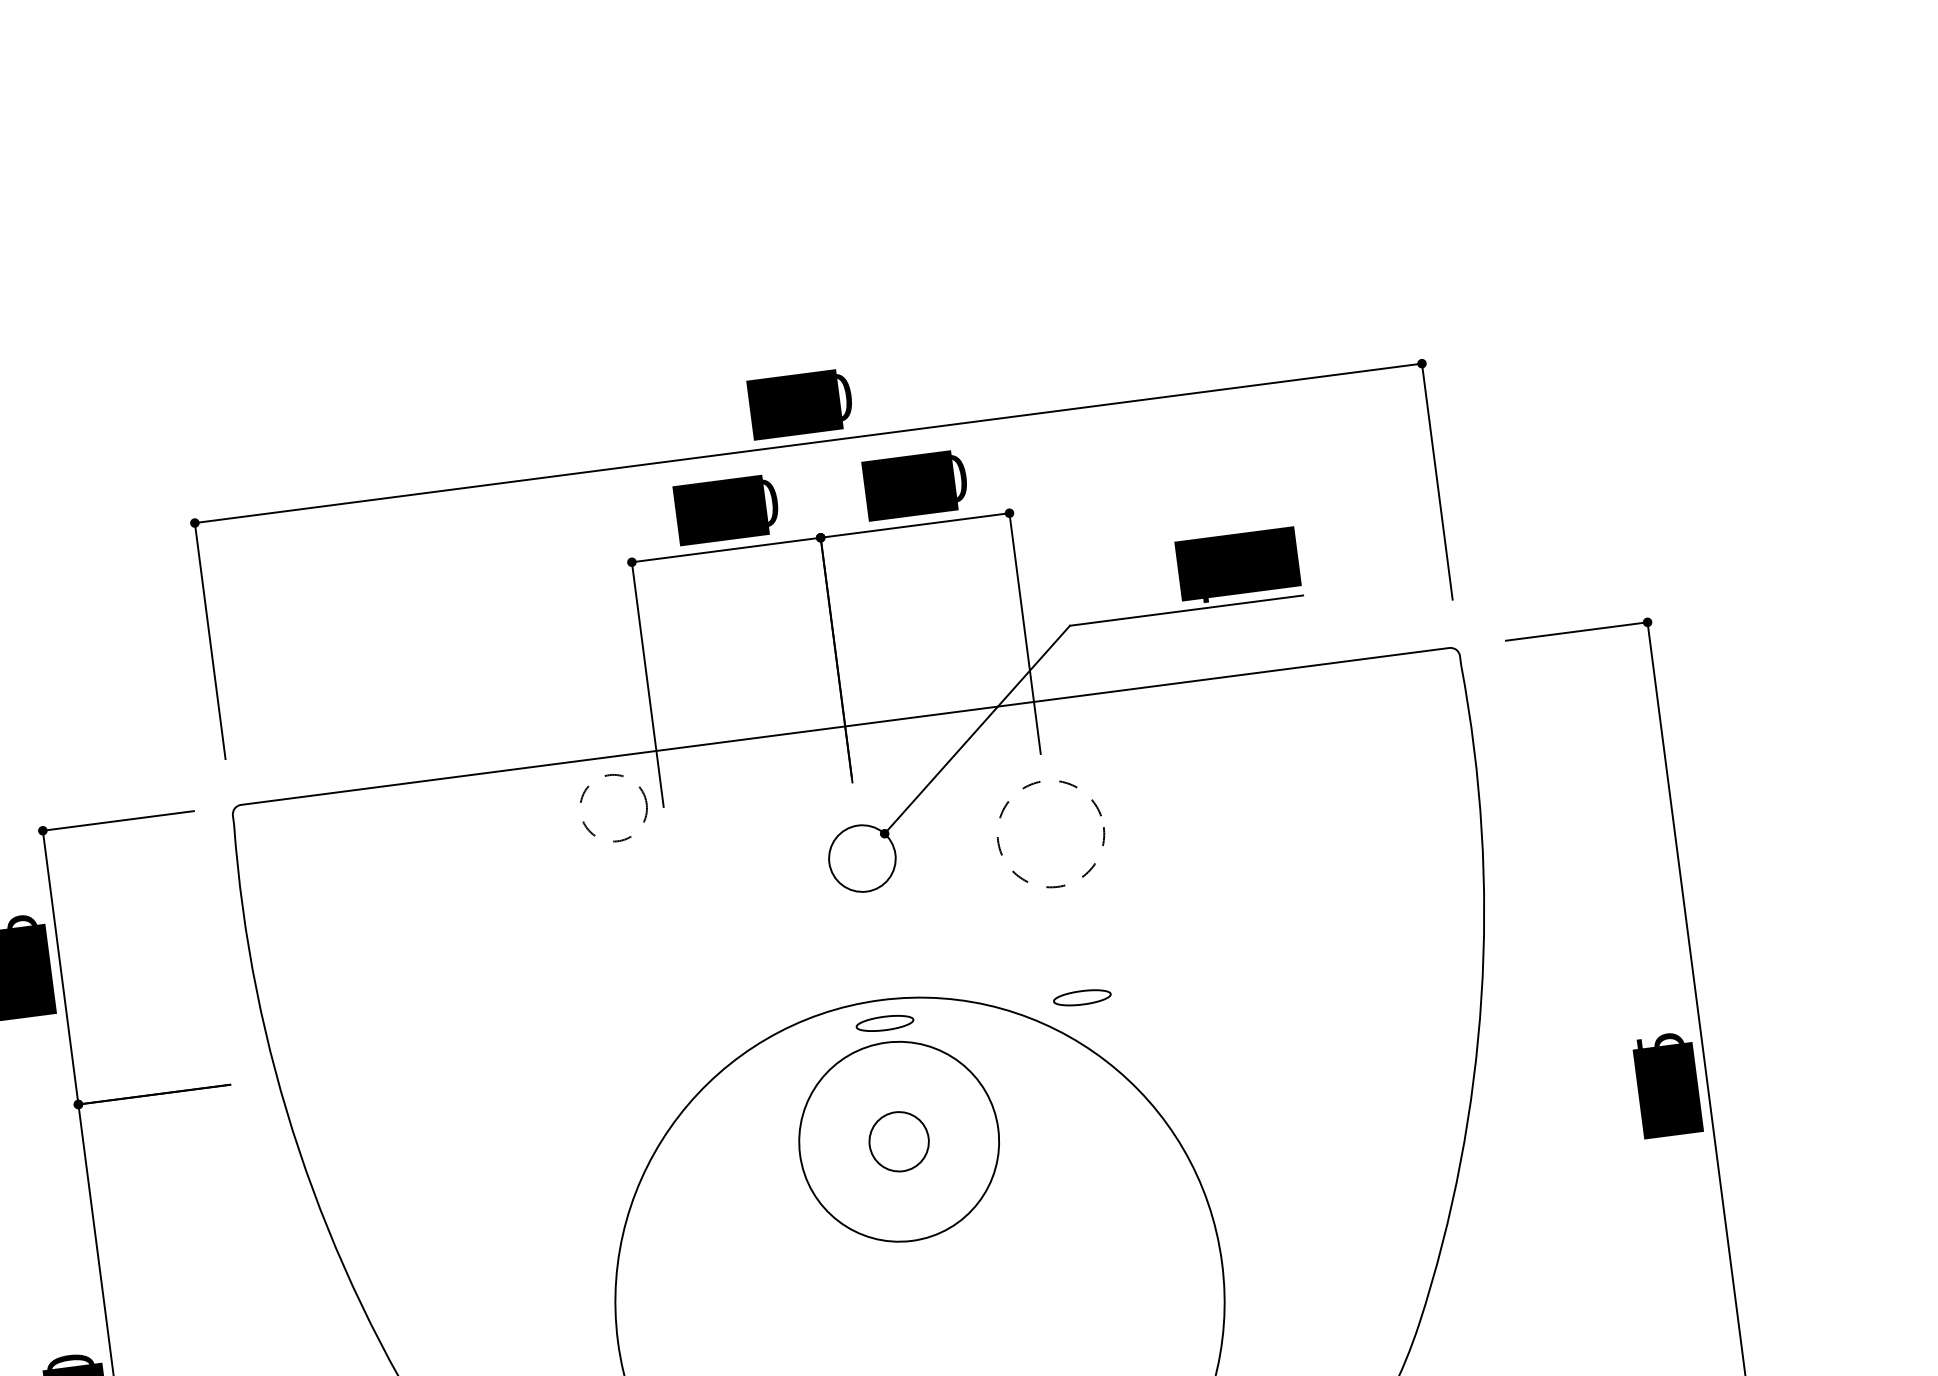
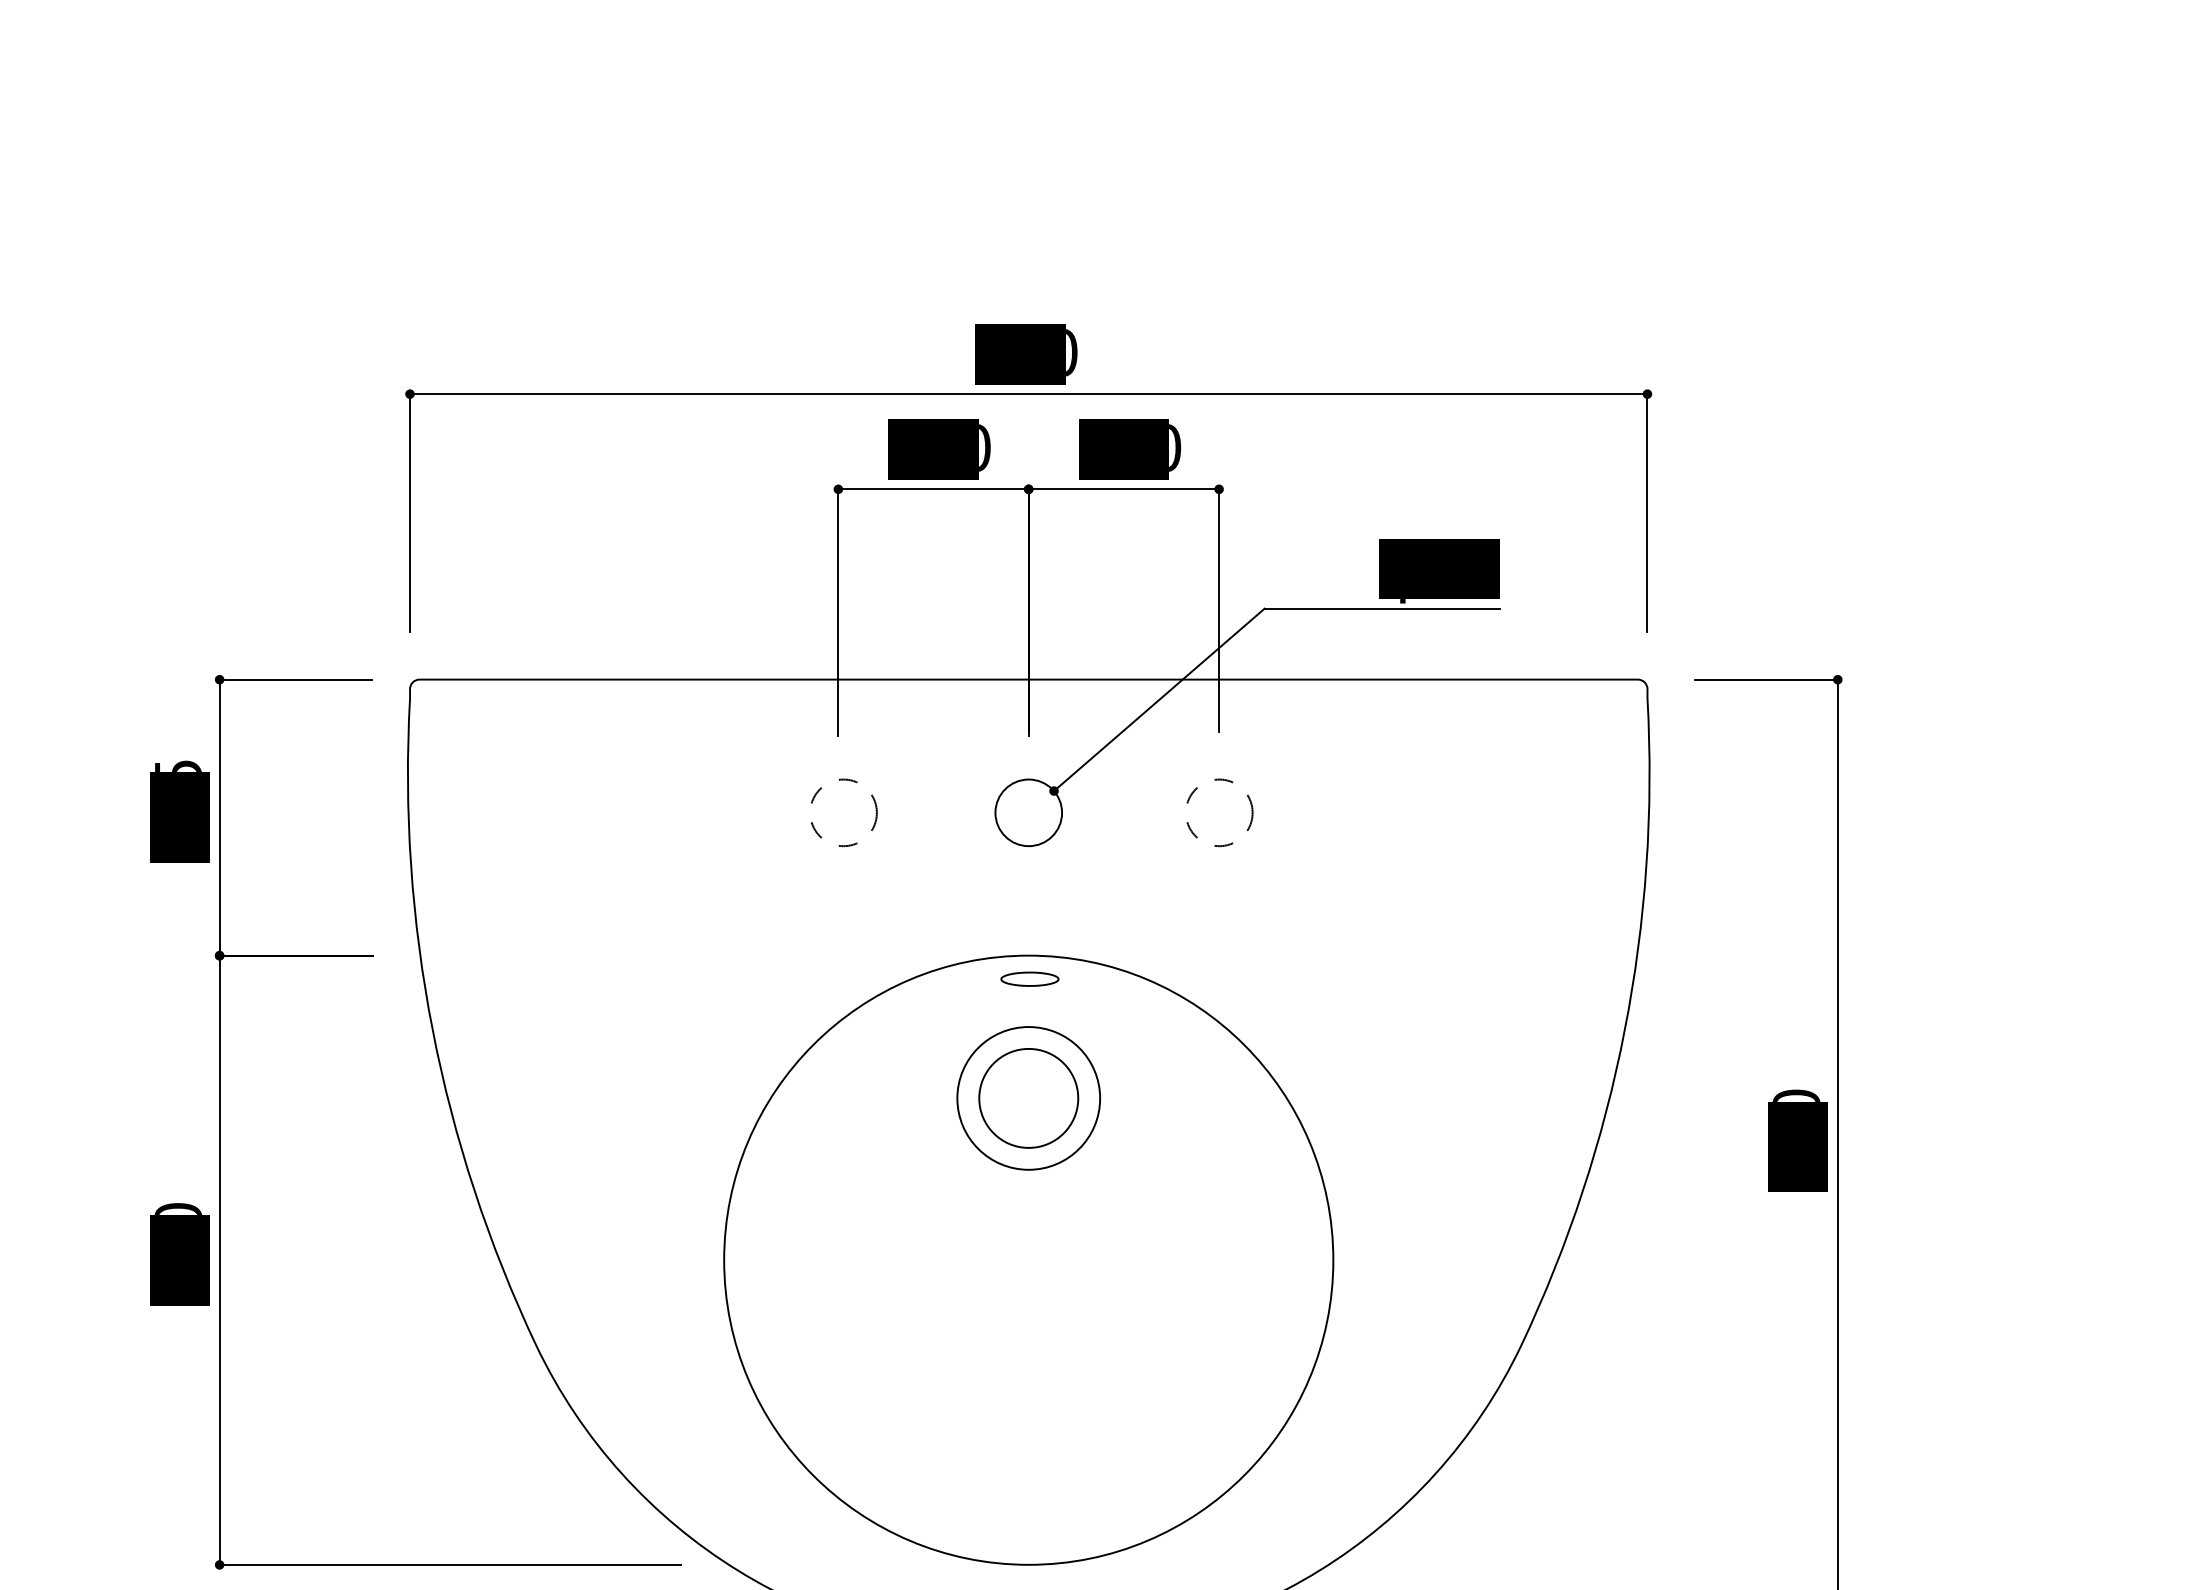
circle: (613, 807) -> (843, 812), moved
circle: (1051, 833) -> (1219, 812), size x0.62
part: (1081, 997) -> (1228, 978), removed
text: (1660, 1040) -> (1796, 1095), 515 -> 510
circle: (898, 1140) -> (1028, 1097), size x1.67
circle: (898, 1141) -> (1028, 1098), size x0.71

